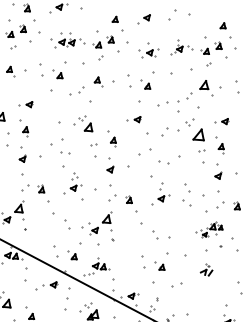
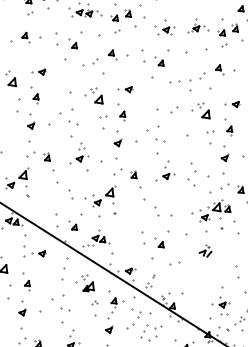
part: (206, 88) -> (219, 69), size x0.62
part: (134, 119) -> (125, 89), moved
part: (190, 130) -> (200, 110), size x0.71
part: (163, 162) -> (160, 140), moved
part: (209, 229) -> (211, 210), size x1.43
part: (46, 285) -> (34, 253), moved

